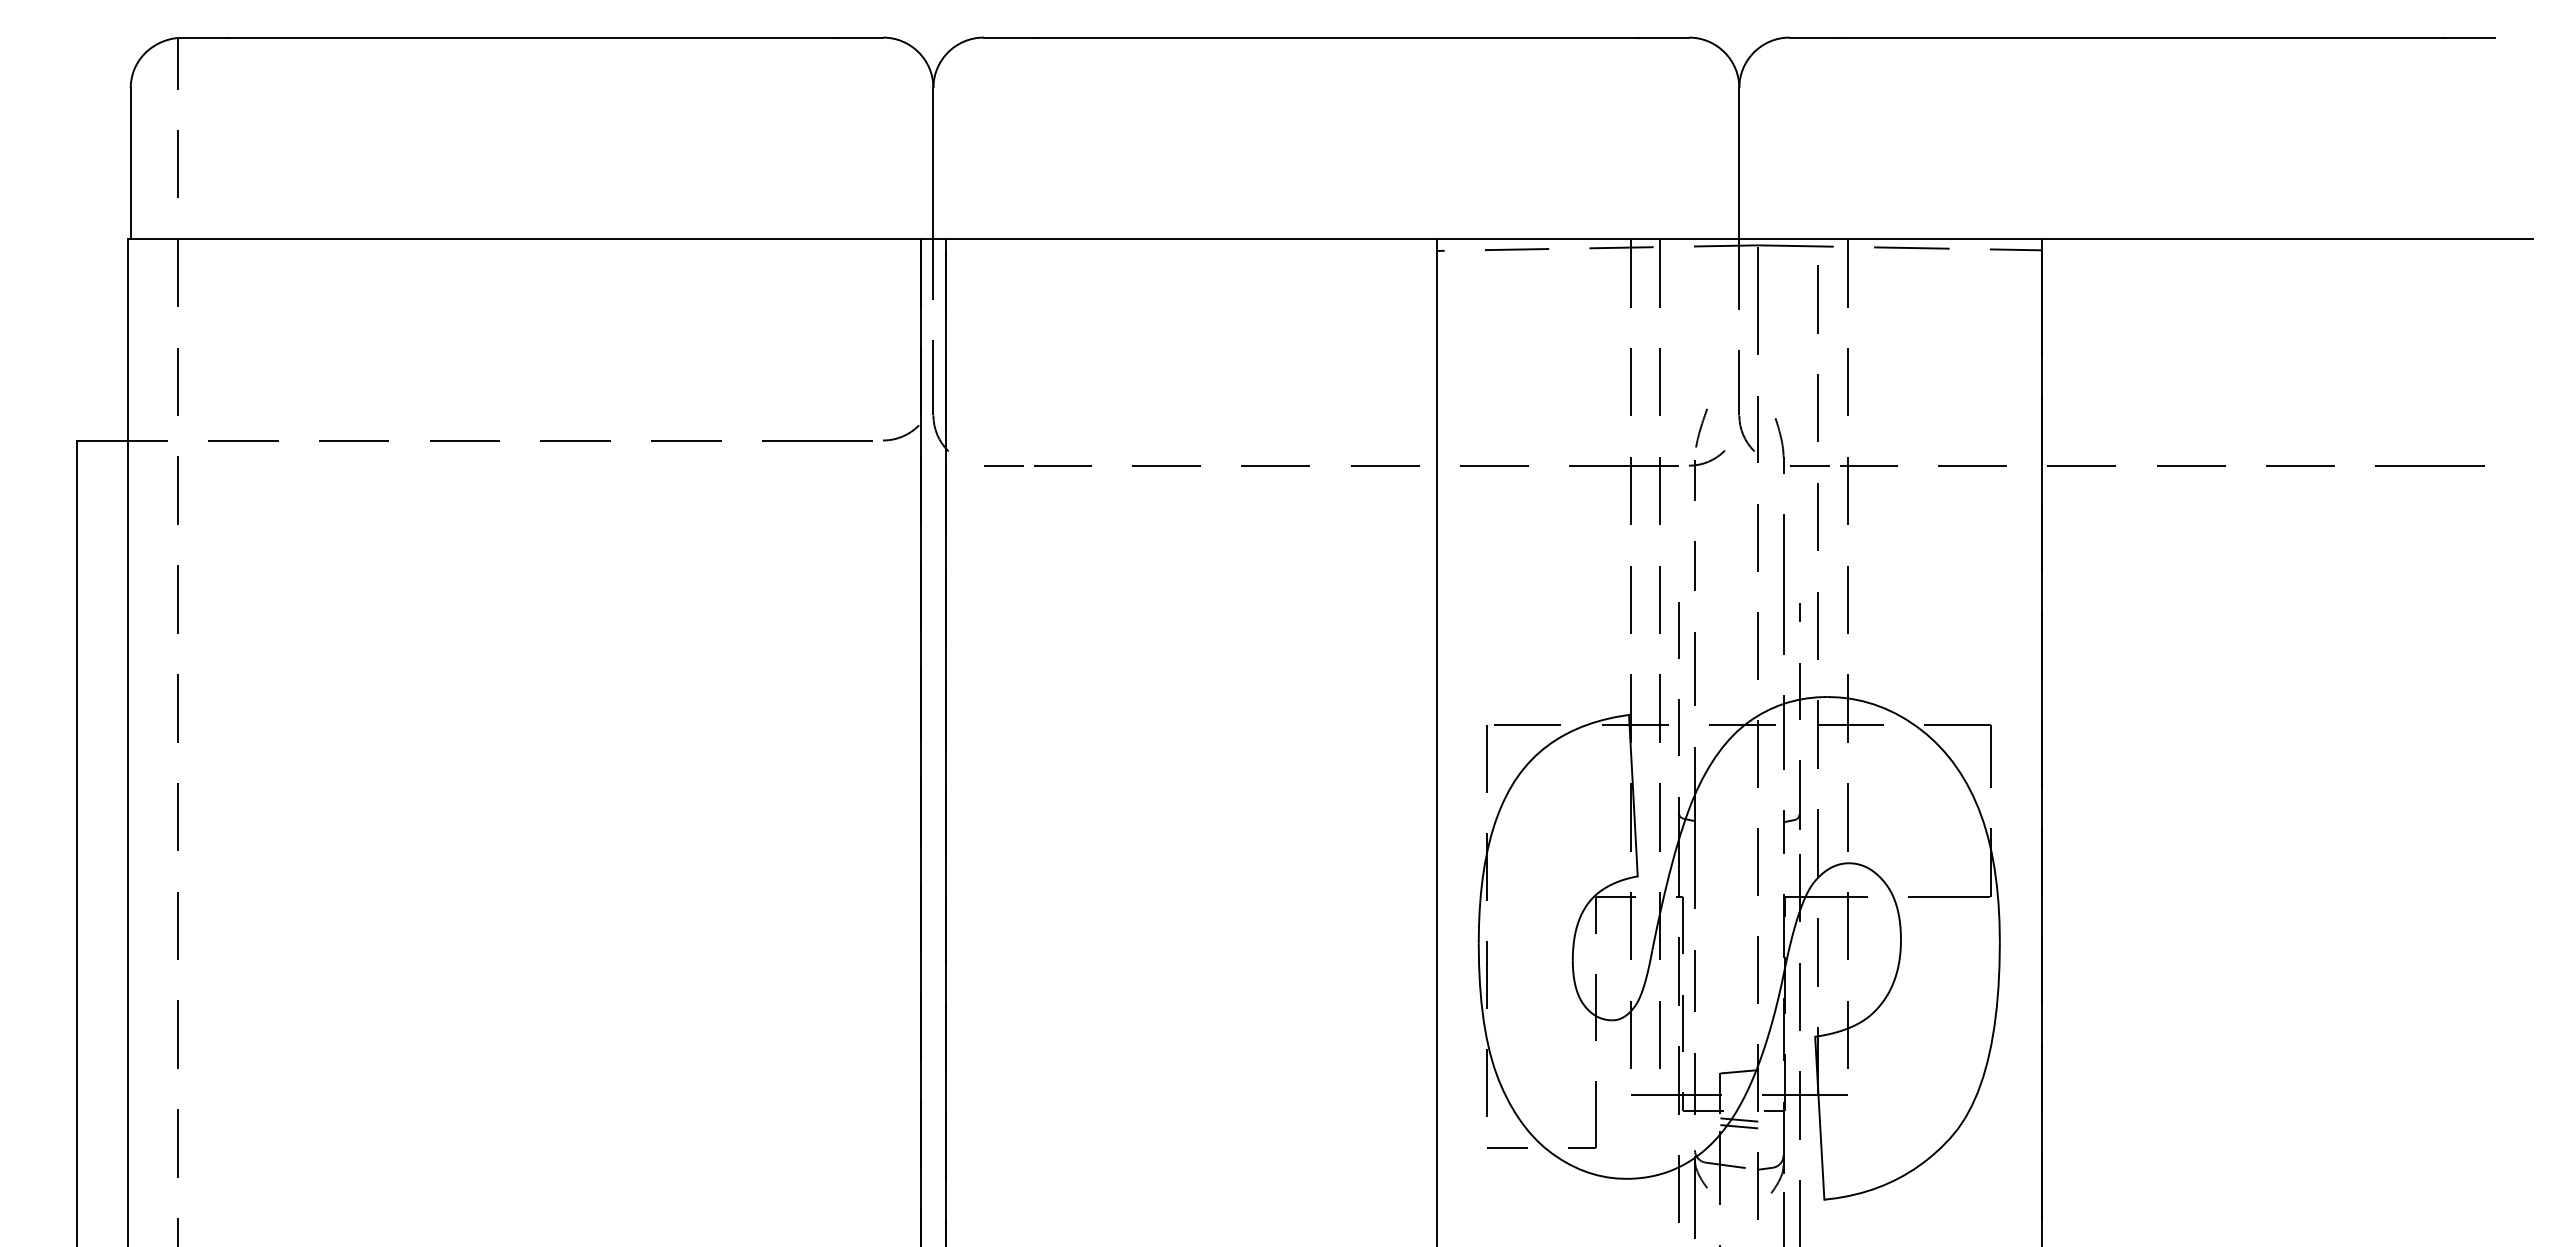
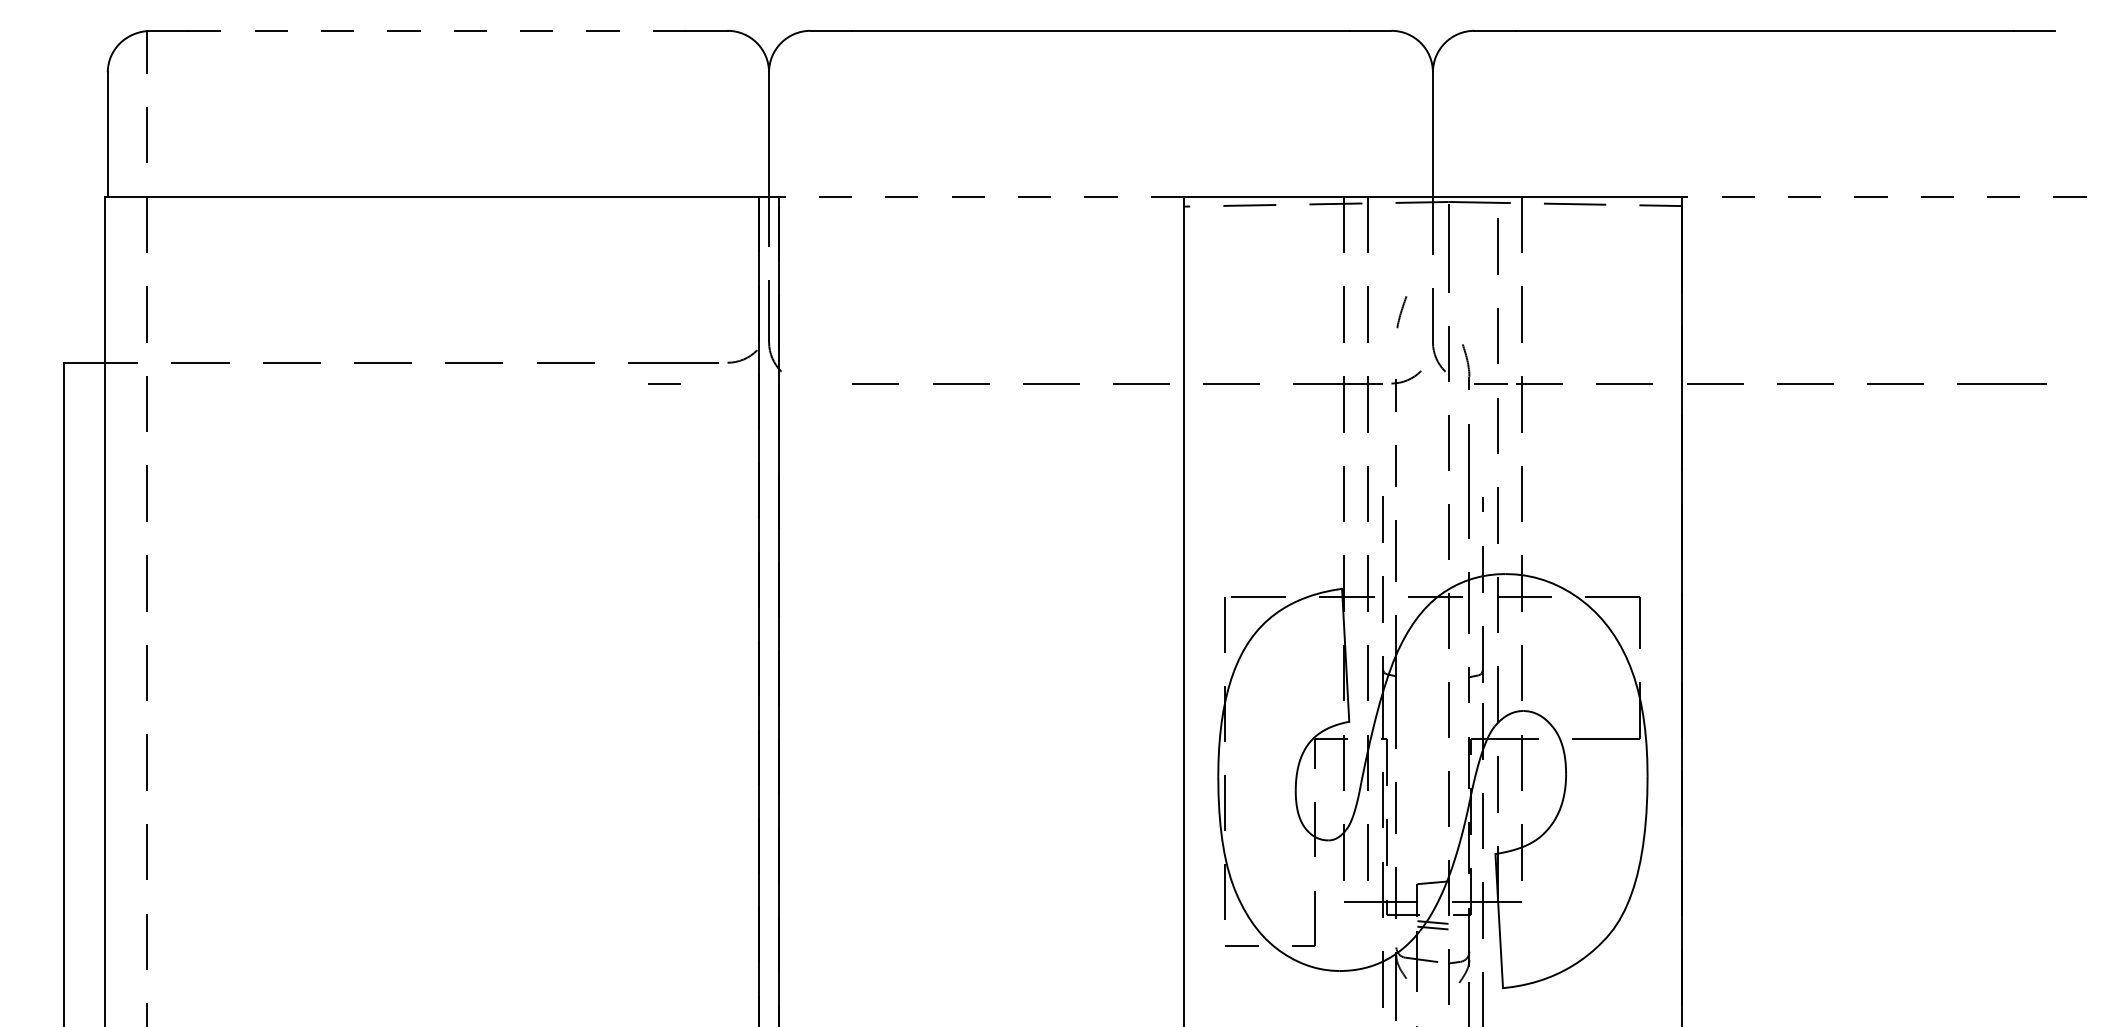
line: (530, 37) -> (437, 30), solid -> dashed
line: (1191, 239) -> (981, 197), solid -> dashed
line: (2287, 239) -> (1884, 197), solid -> dashed
curve: (1701, 427) -> (1401, 311), moved
line: (1003, 465) -> (664, 383), moved

